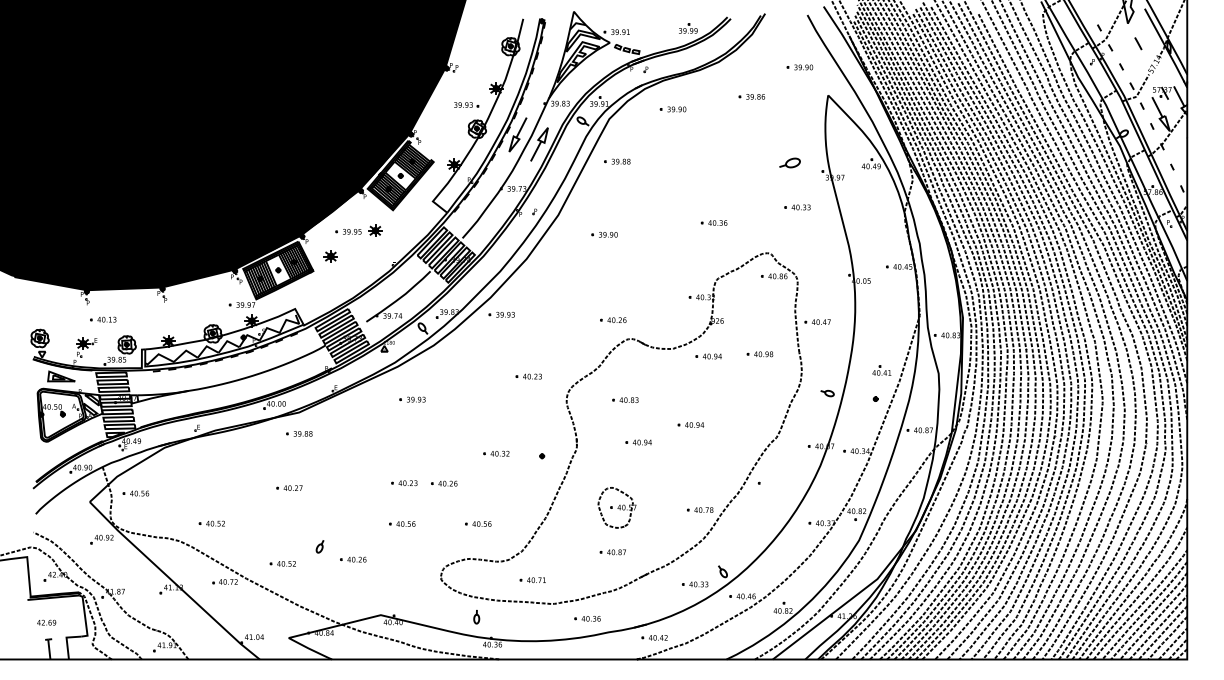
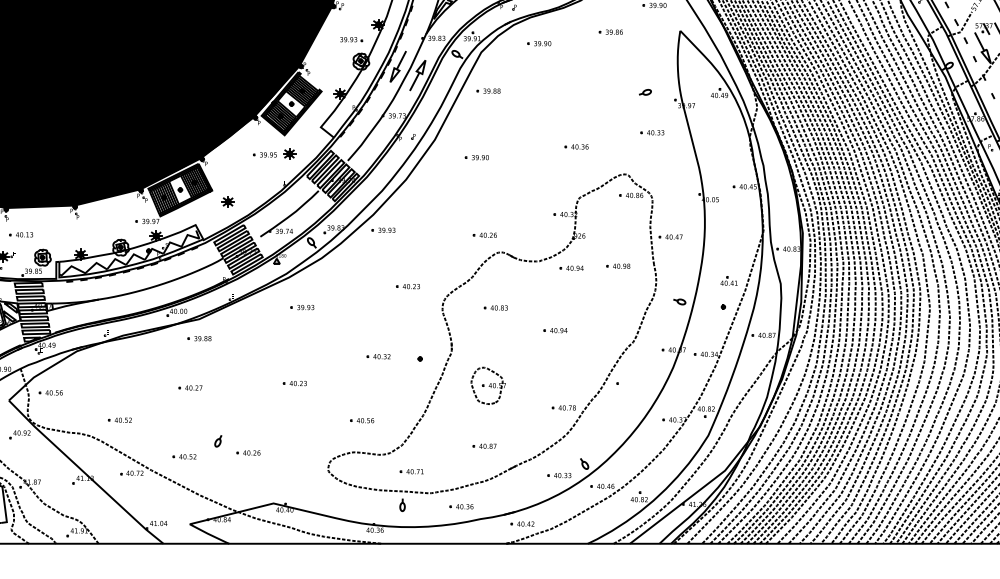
part: (789, 162) -> (645, 91), size x0.62
part: (358, 230) -> (274, 153), moved
part: (330, 256) -> (227, 201), moved
part: (638, 442) -> (507, 346), removed
part: (444, 483) -> (331, 383), removed
part: (616, 507) -> (487, 385), moved
part: (402, 523) -> (293, 420), removed
part: (476, 617) -> (402, 505), moved

